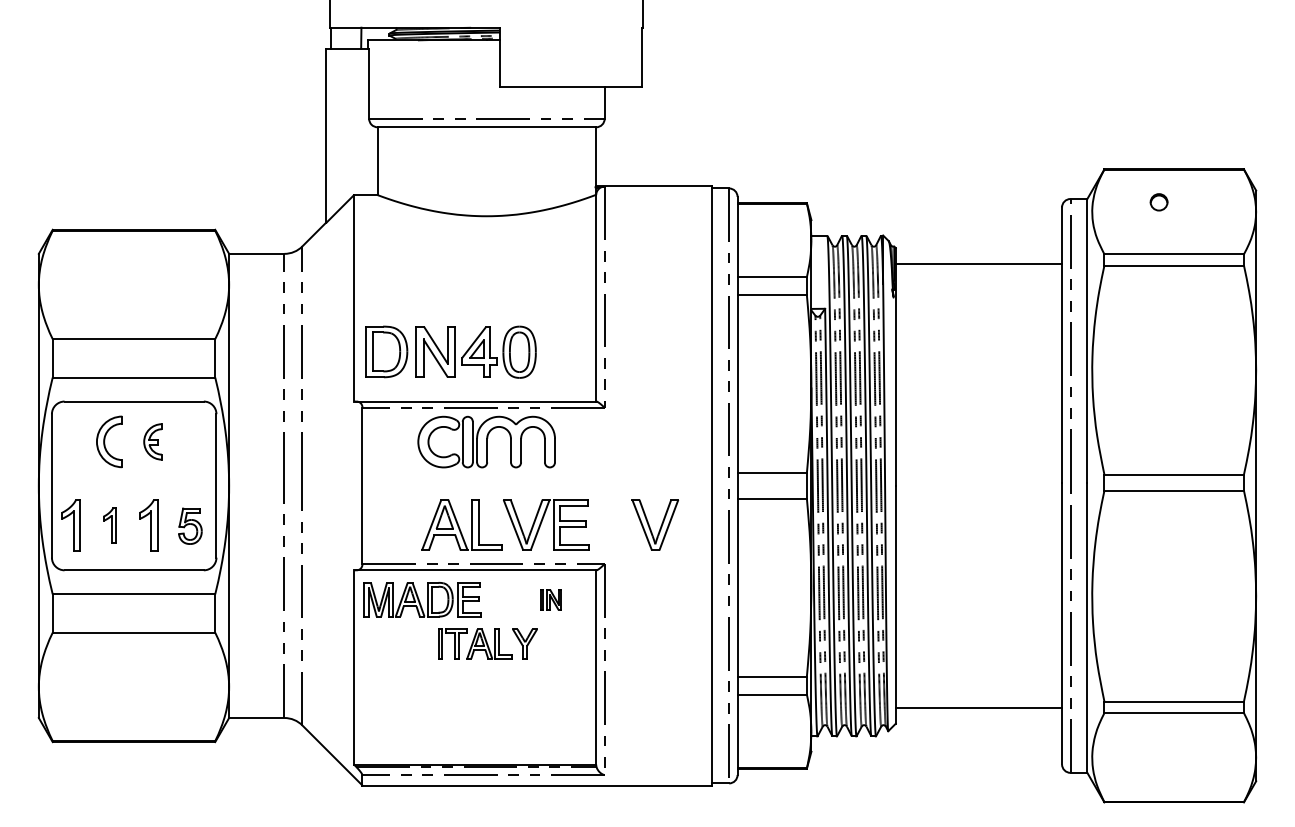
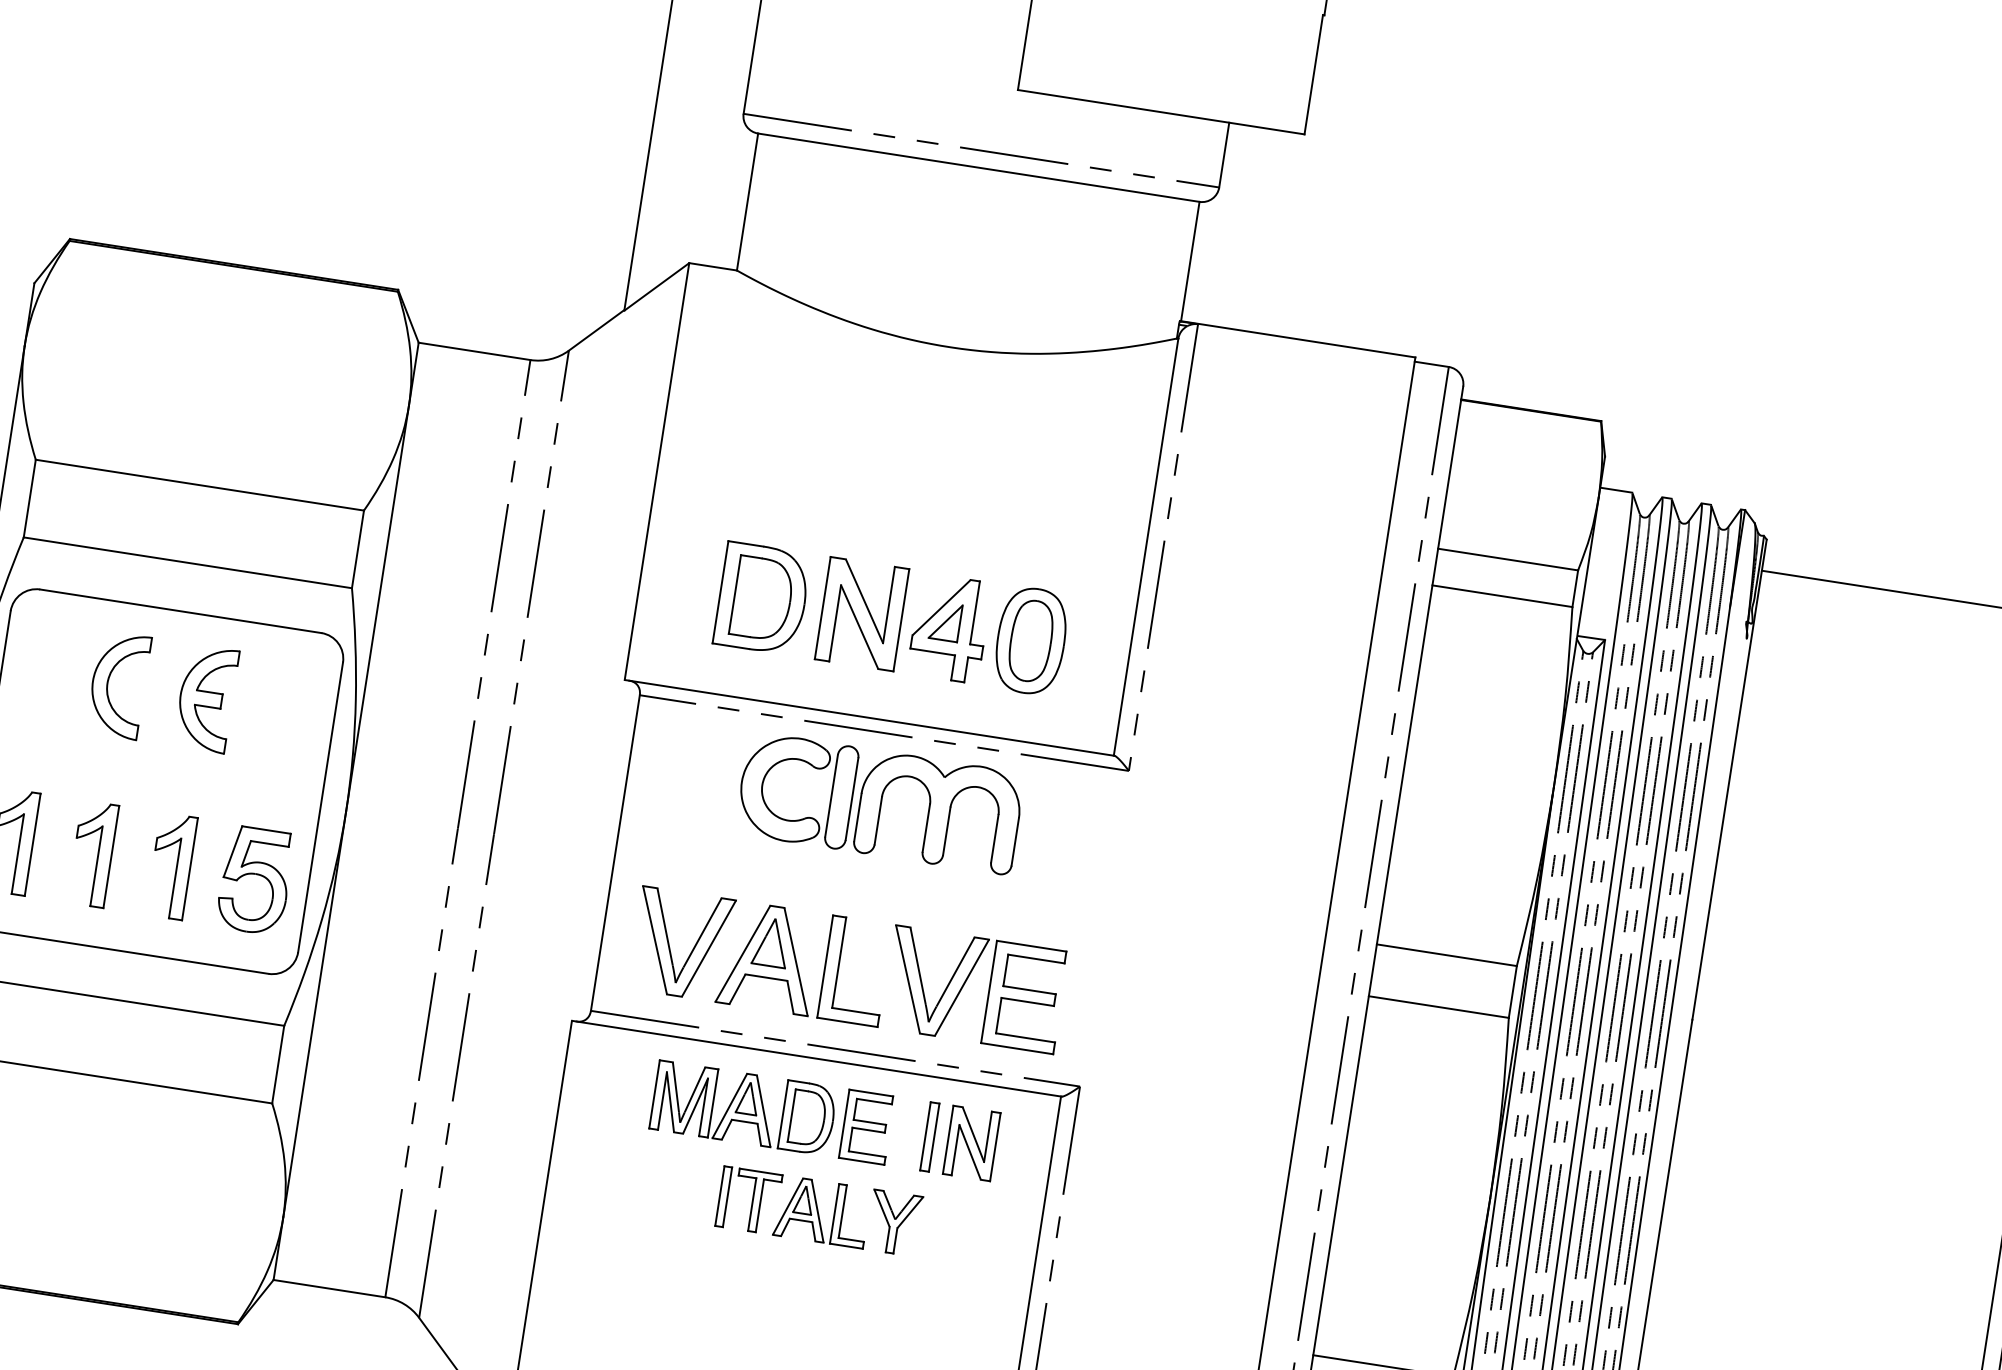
part: (450, 351) -> (891, 617), moved
part: (152, 441) -> (205, 697), size x1.43
part: (654, 524) -> (680, 942), moved
part: (109, 525) -> (92, 853), size x1.43
part: (190, 526) -> (255, 881), size x1.43
part: (422, 599) -> (771, 1112), moved
part: (550, 599) -> (959, 1141), size x1.67

